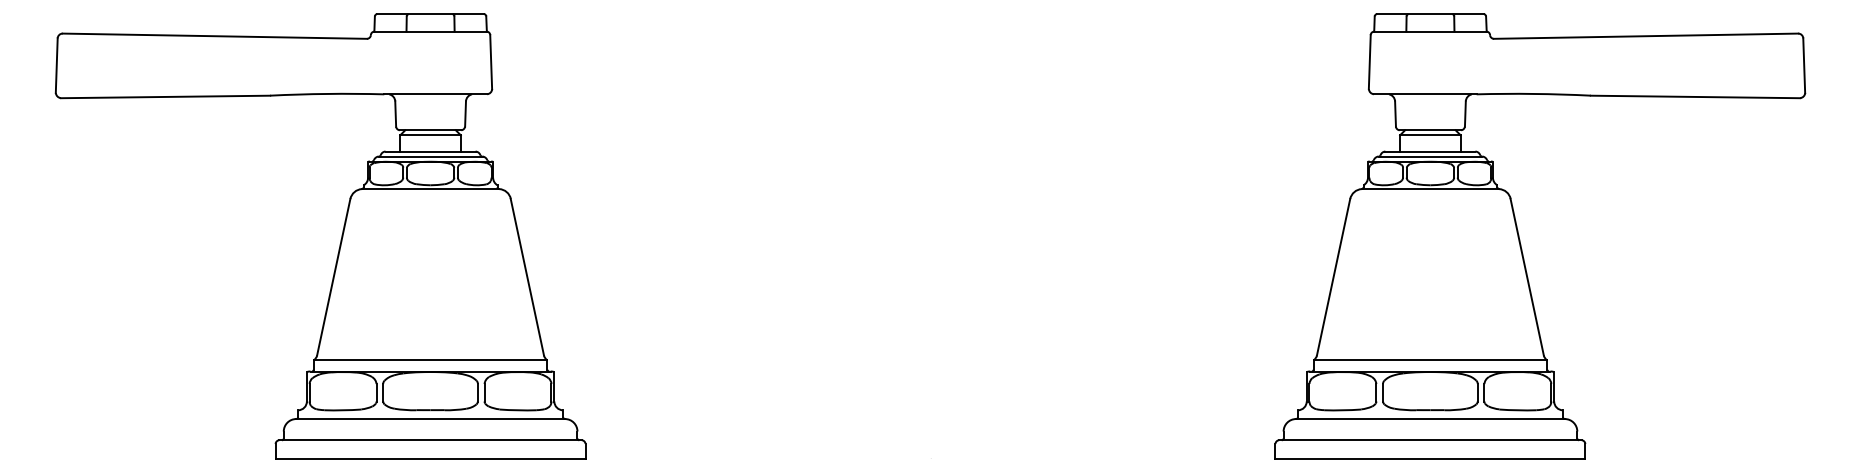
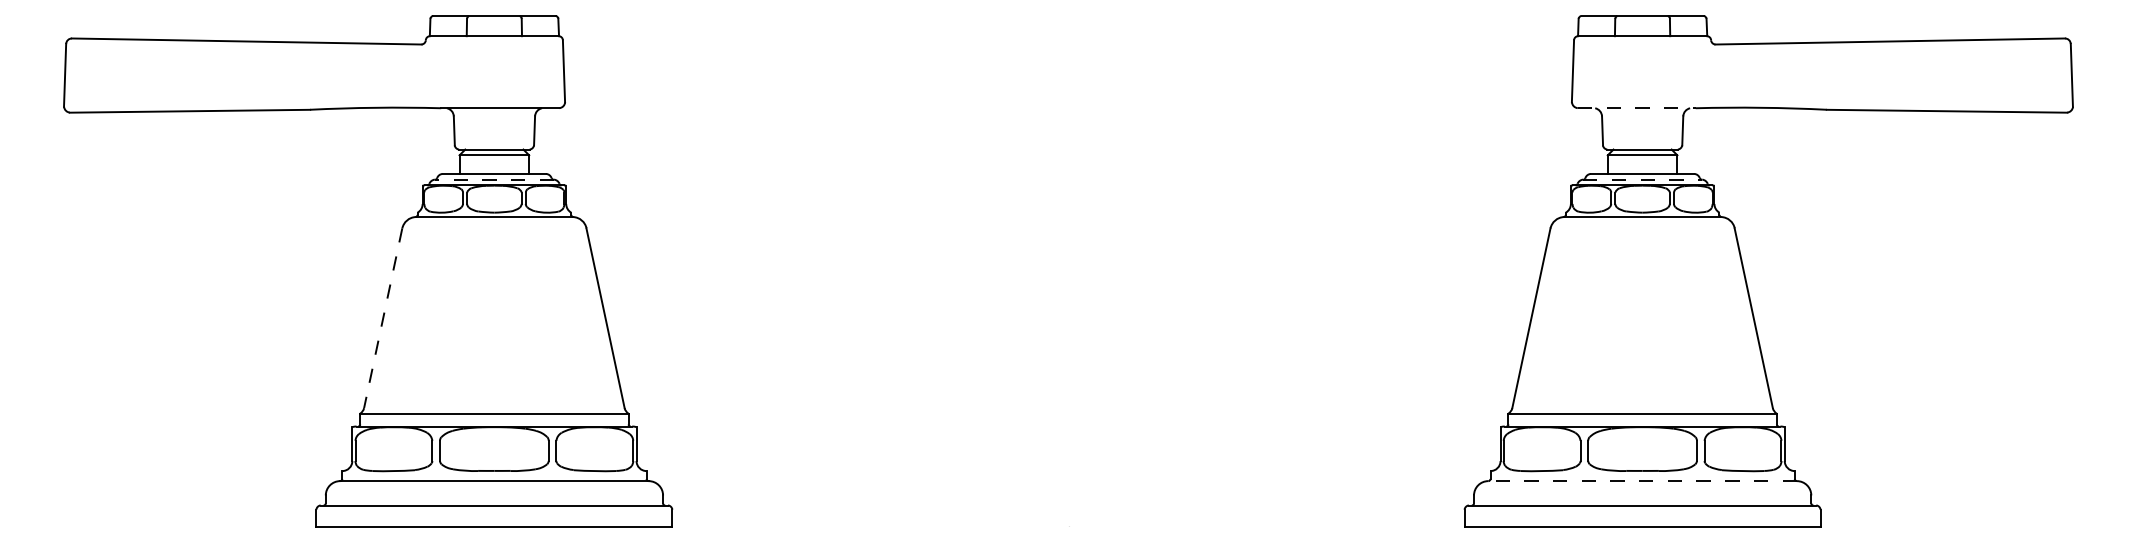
line: (1425, 94) -> (1636, 108), solid -> dashed
line: (430, 156) -> (494, 179), solid -> dashed
line: (1430, 156) -> (1642, 179), solid -> dashed
line: (333, 277) -> (382, 318), solid -> dashed
line: (1429, 419) -> (1641, 481), solid -> dashed

